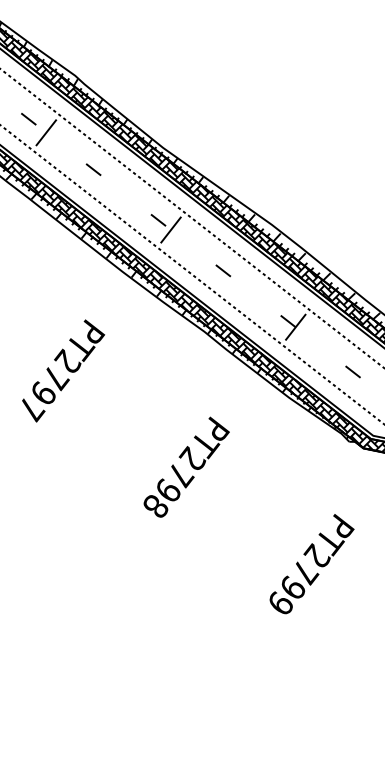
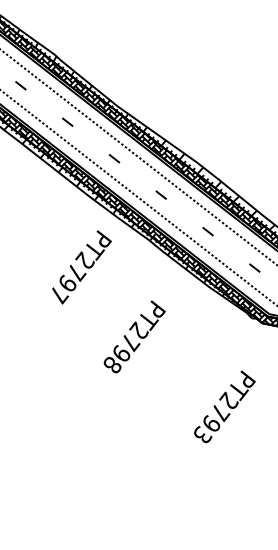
line: (46, 132) -> (33, 95), removed
line: (170, 229) -> (123, 165), removed
line: (295, 326) -> (213, 235), removed
text: (63, 370) -> (82, 267), moved
text: (281, 602) -> (203, 434), PT2799 -> PT2793

